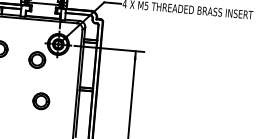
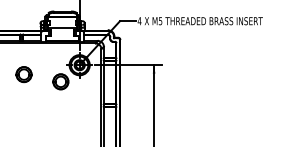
part: (40, 100) -> (67, 120), removed

